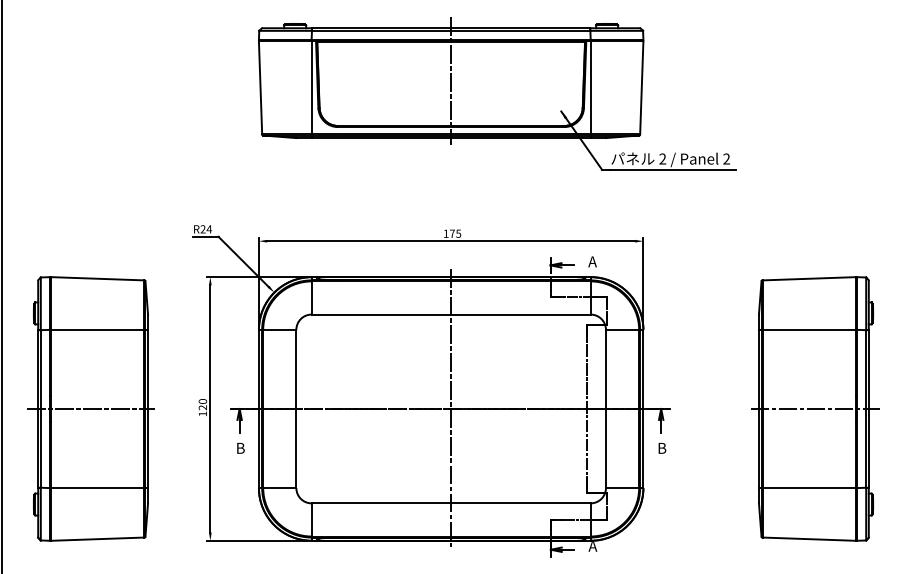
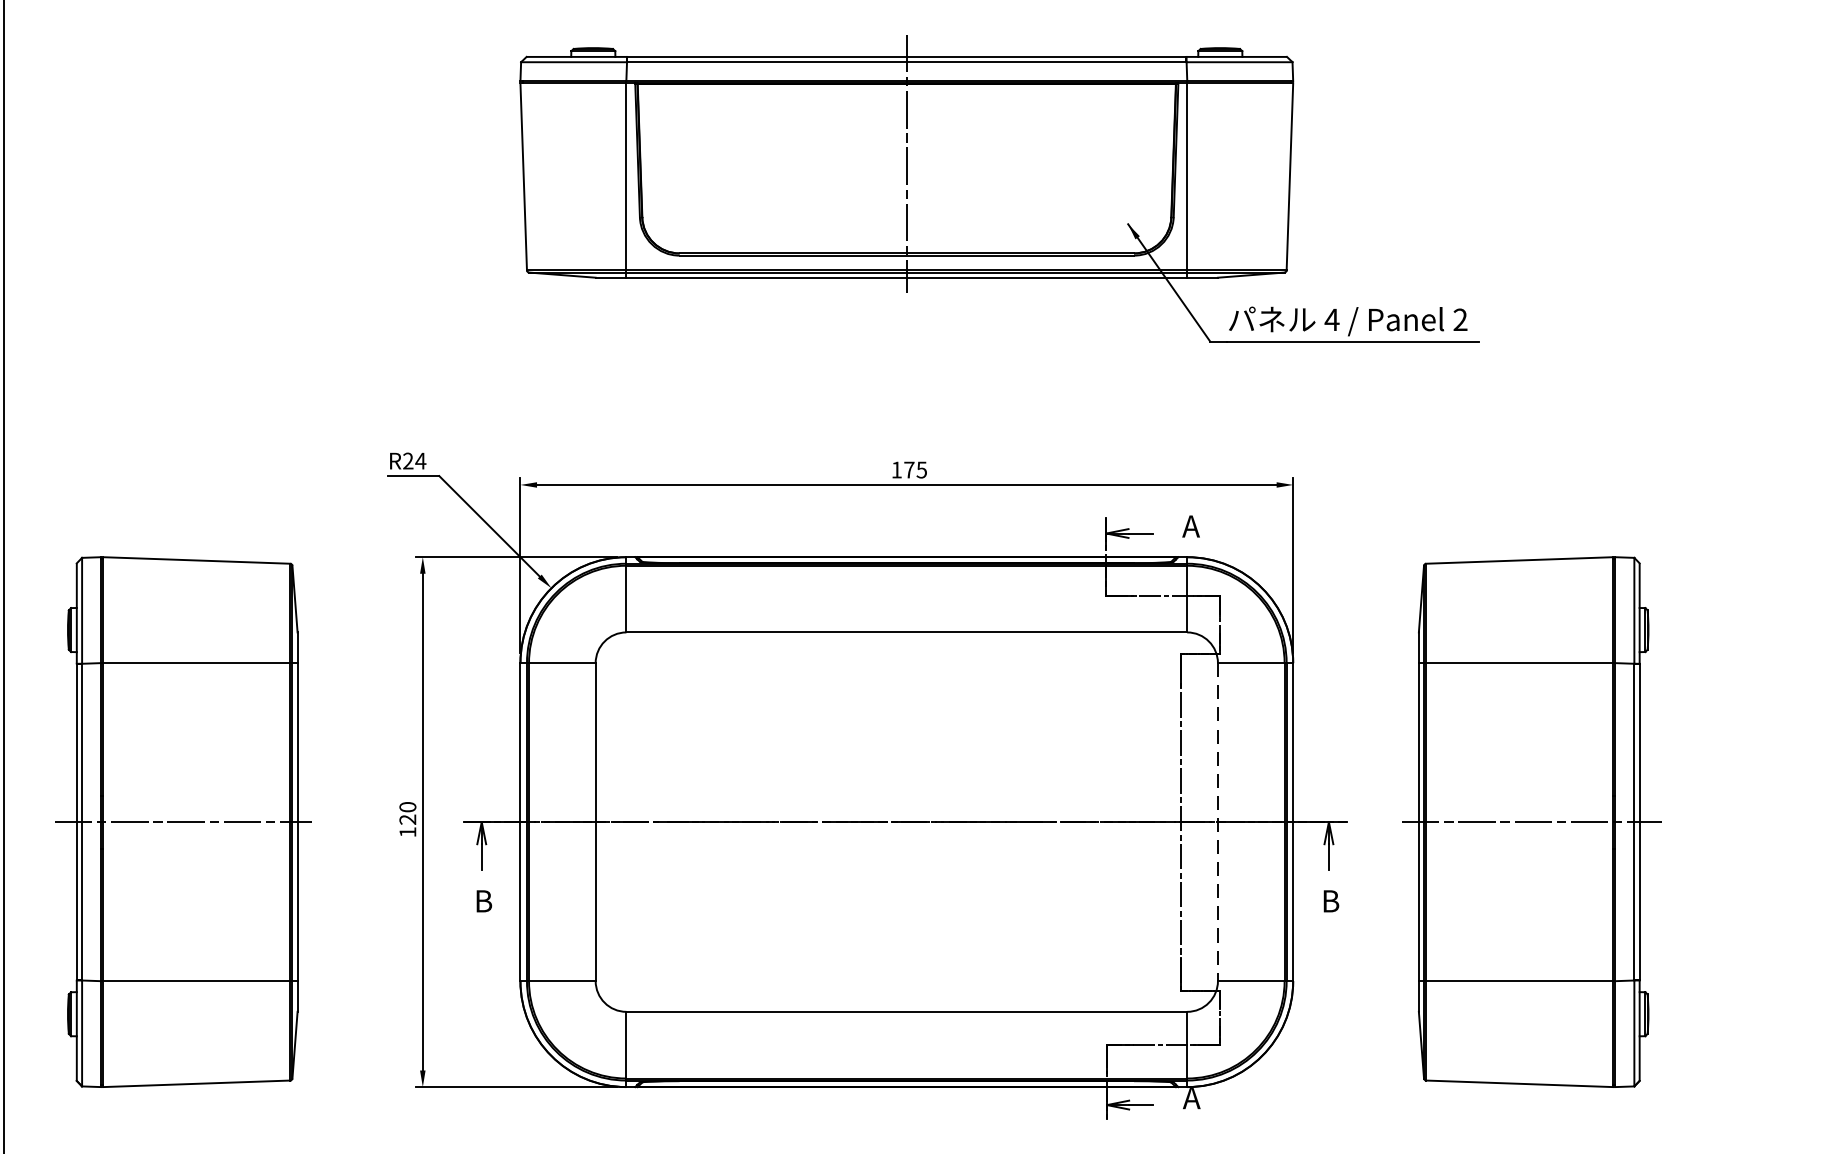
text: (662, 158) -> (1331, 318), 2 -> 4
line: (451, 408) -> (907, 821), removed
part: (815, 408) -> (1532, 821), moved
line: (605, 409) -> (1216, 823), solid -> dashed

